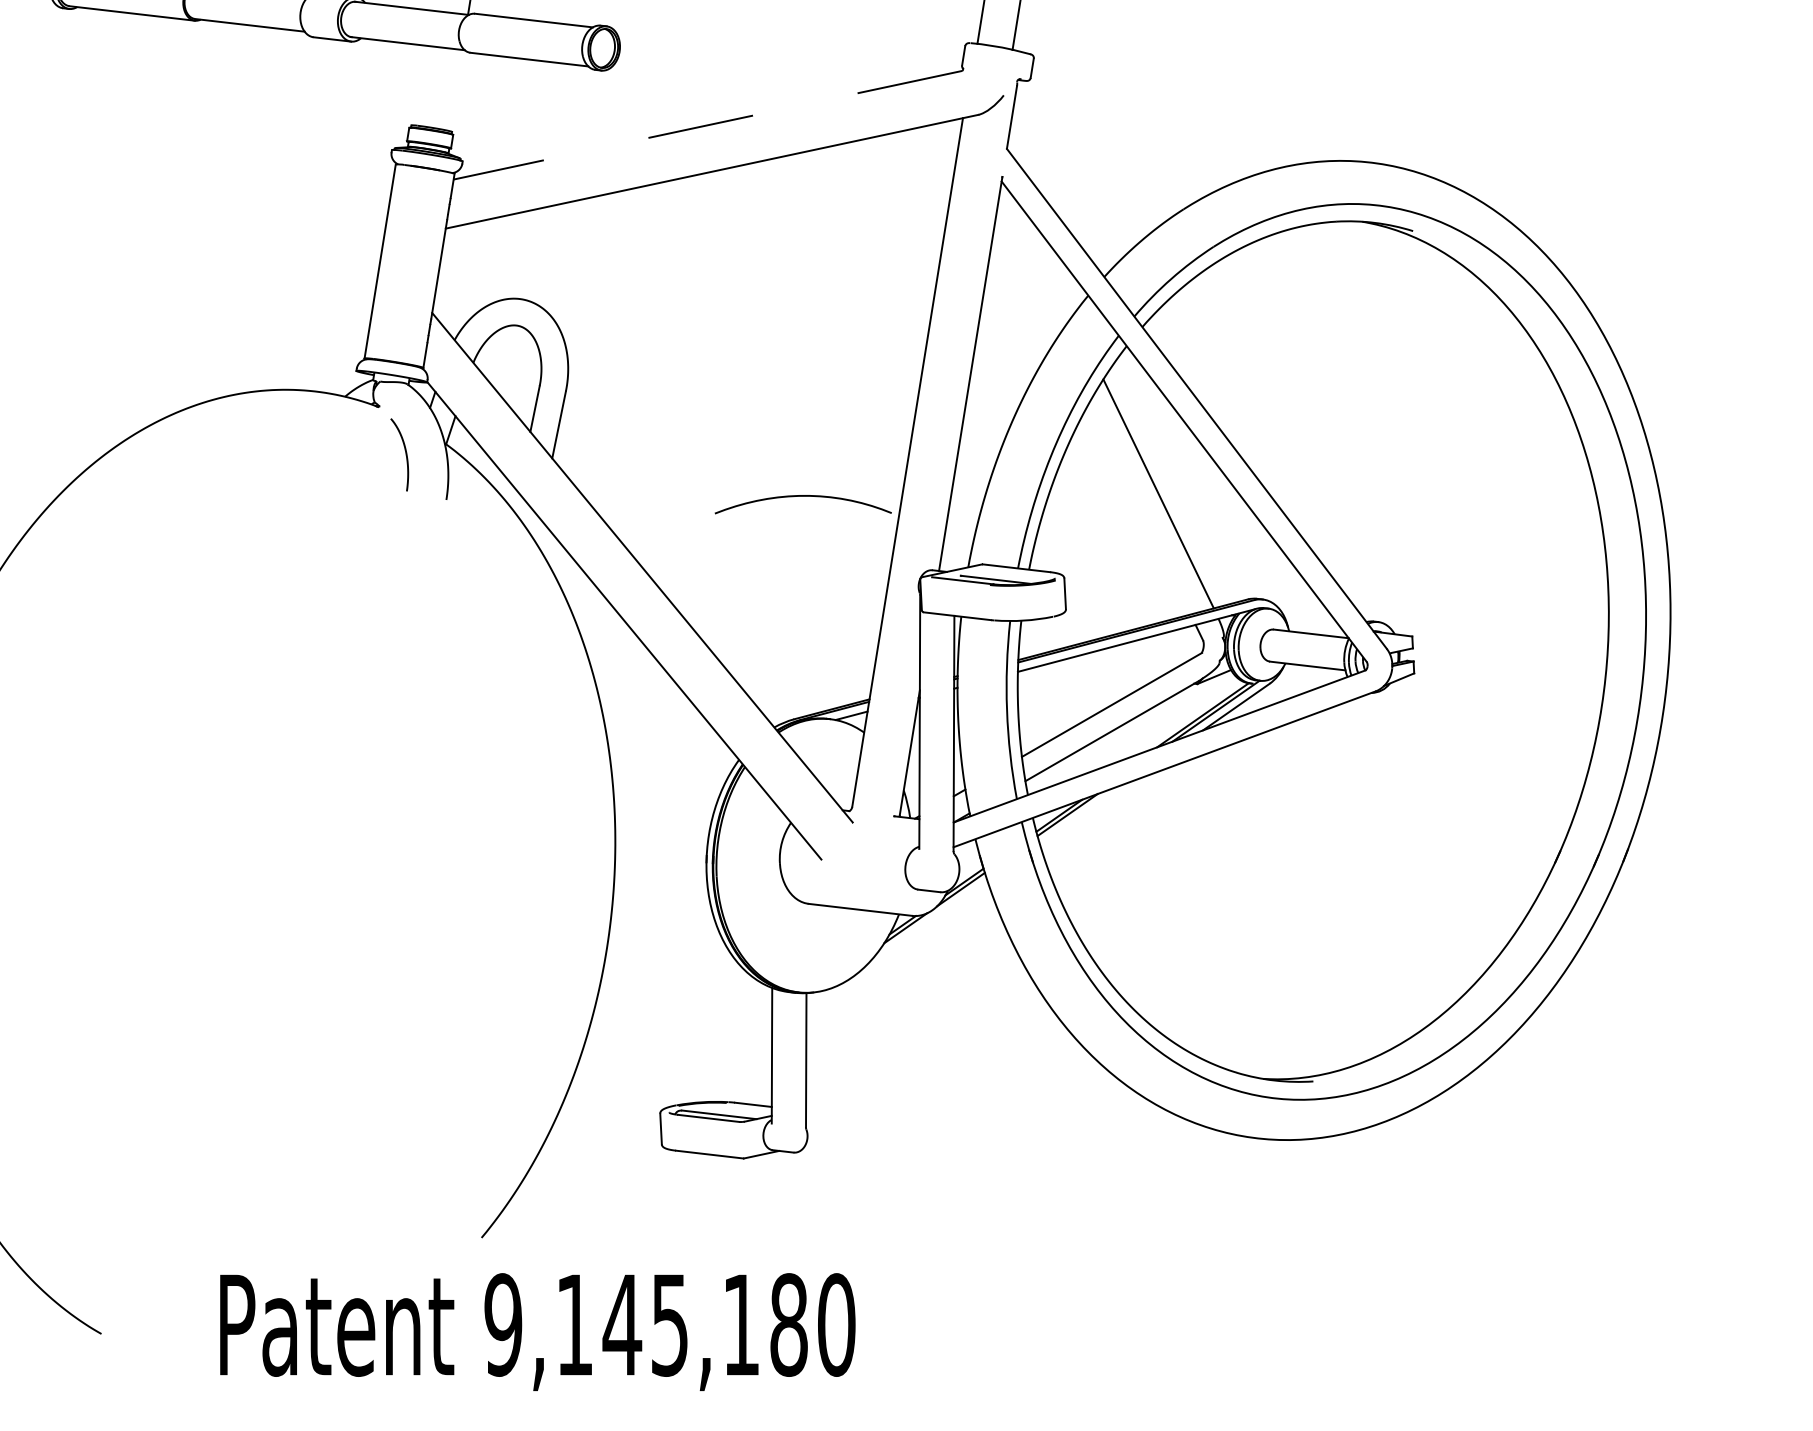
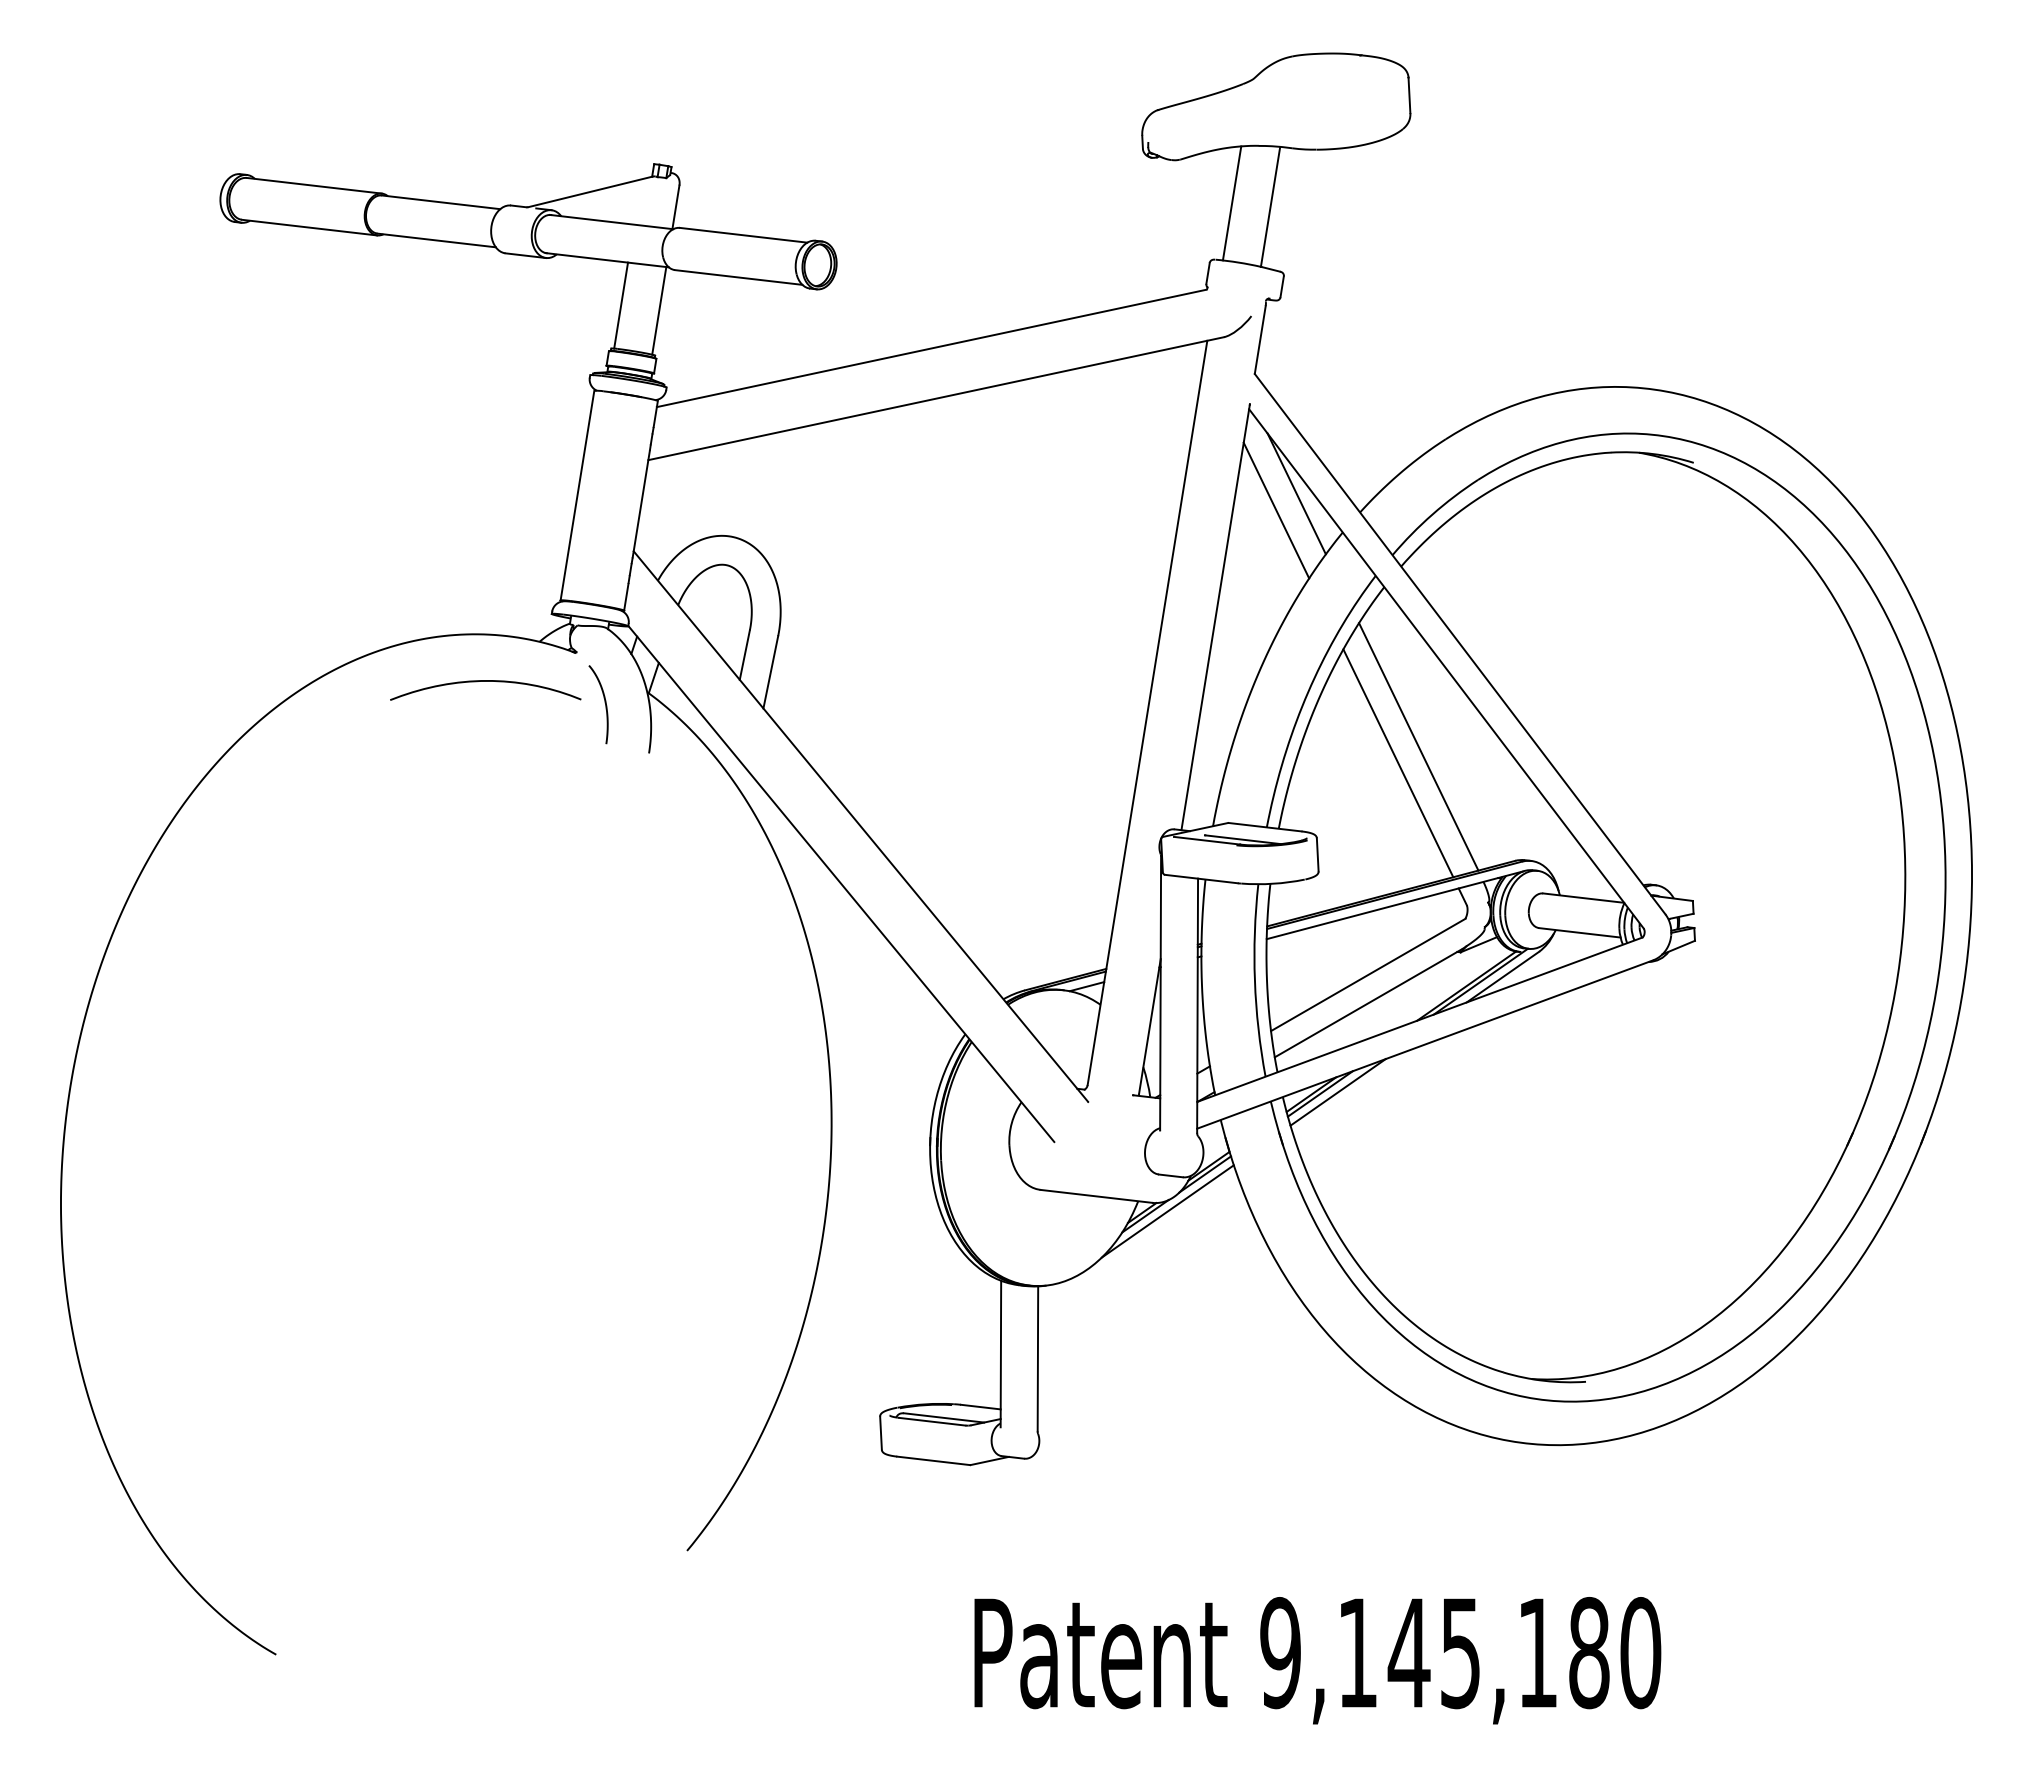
line: (420, 85) -> (621, 305), added
line: (456, 90) -> (659, 310), added
line: (707, 125) -> (931, 348), dashed -> solid
line: (1045, 259) -> (1296, 493), added
line: (1027, 275) -> (1276, 510), added
curve: (803, 496) -> (485, 681), moved
line: (1139, 509) -> (1398, 763), added
line: (1083, 813) -> (1337, 1092), added
line: (926, 923) -> (1167, 1211), added
text: (537, 1331) -> (1317, 1660), moved

